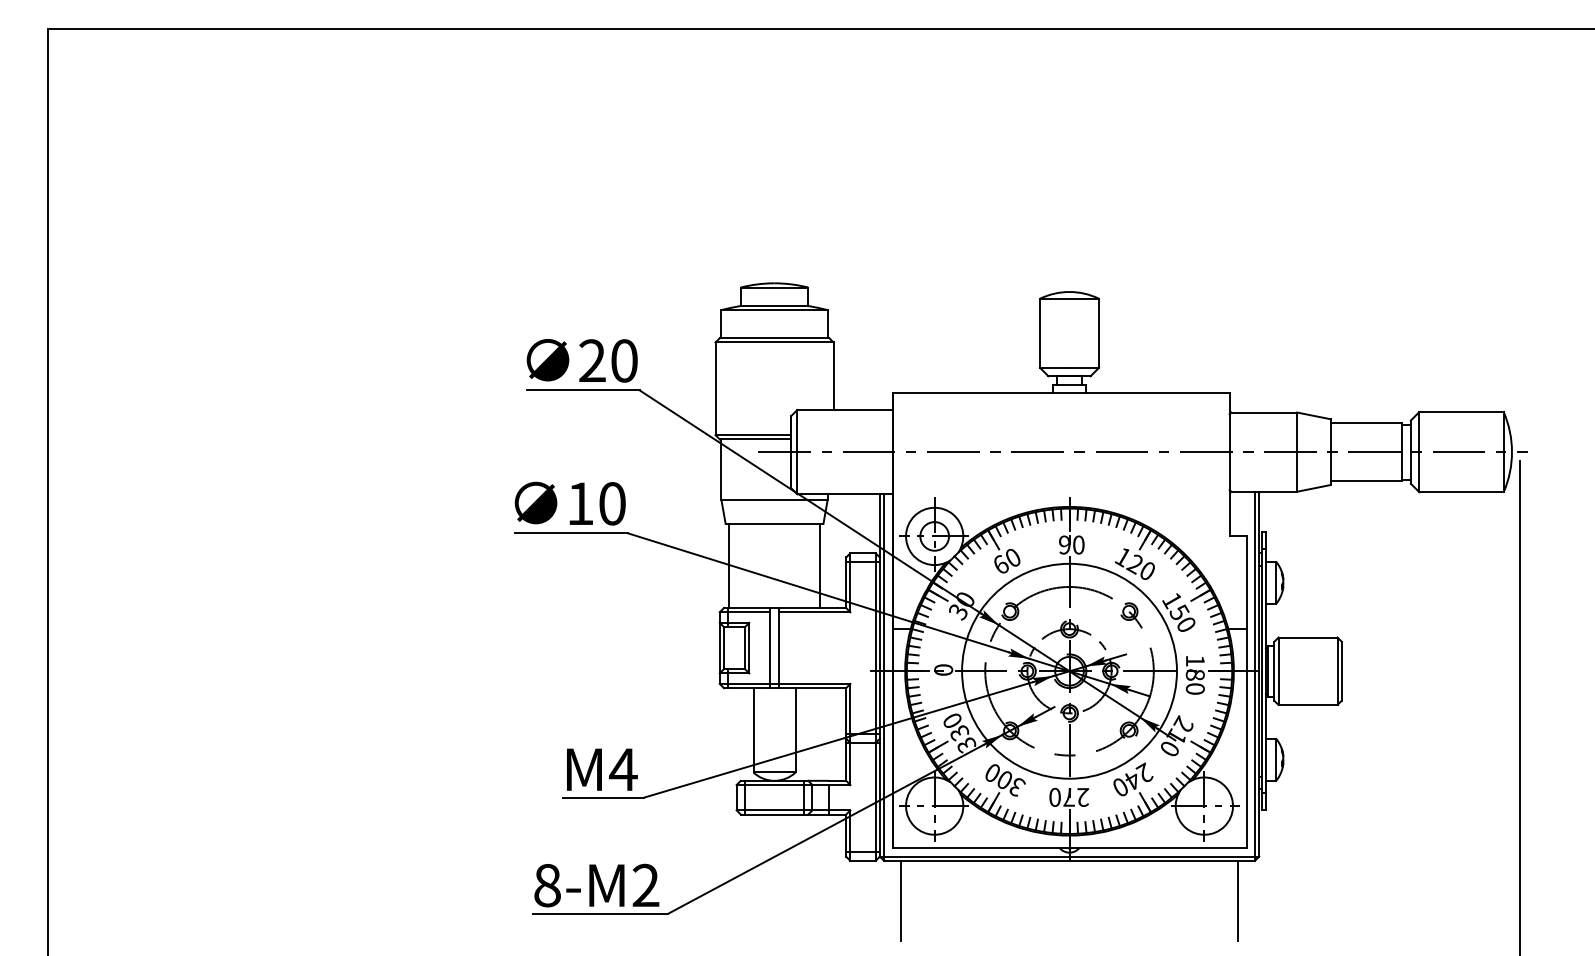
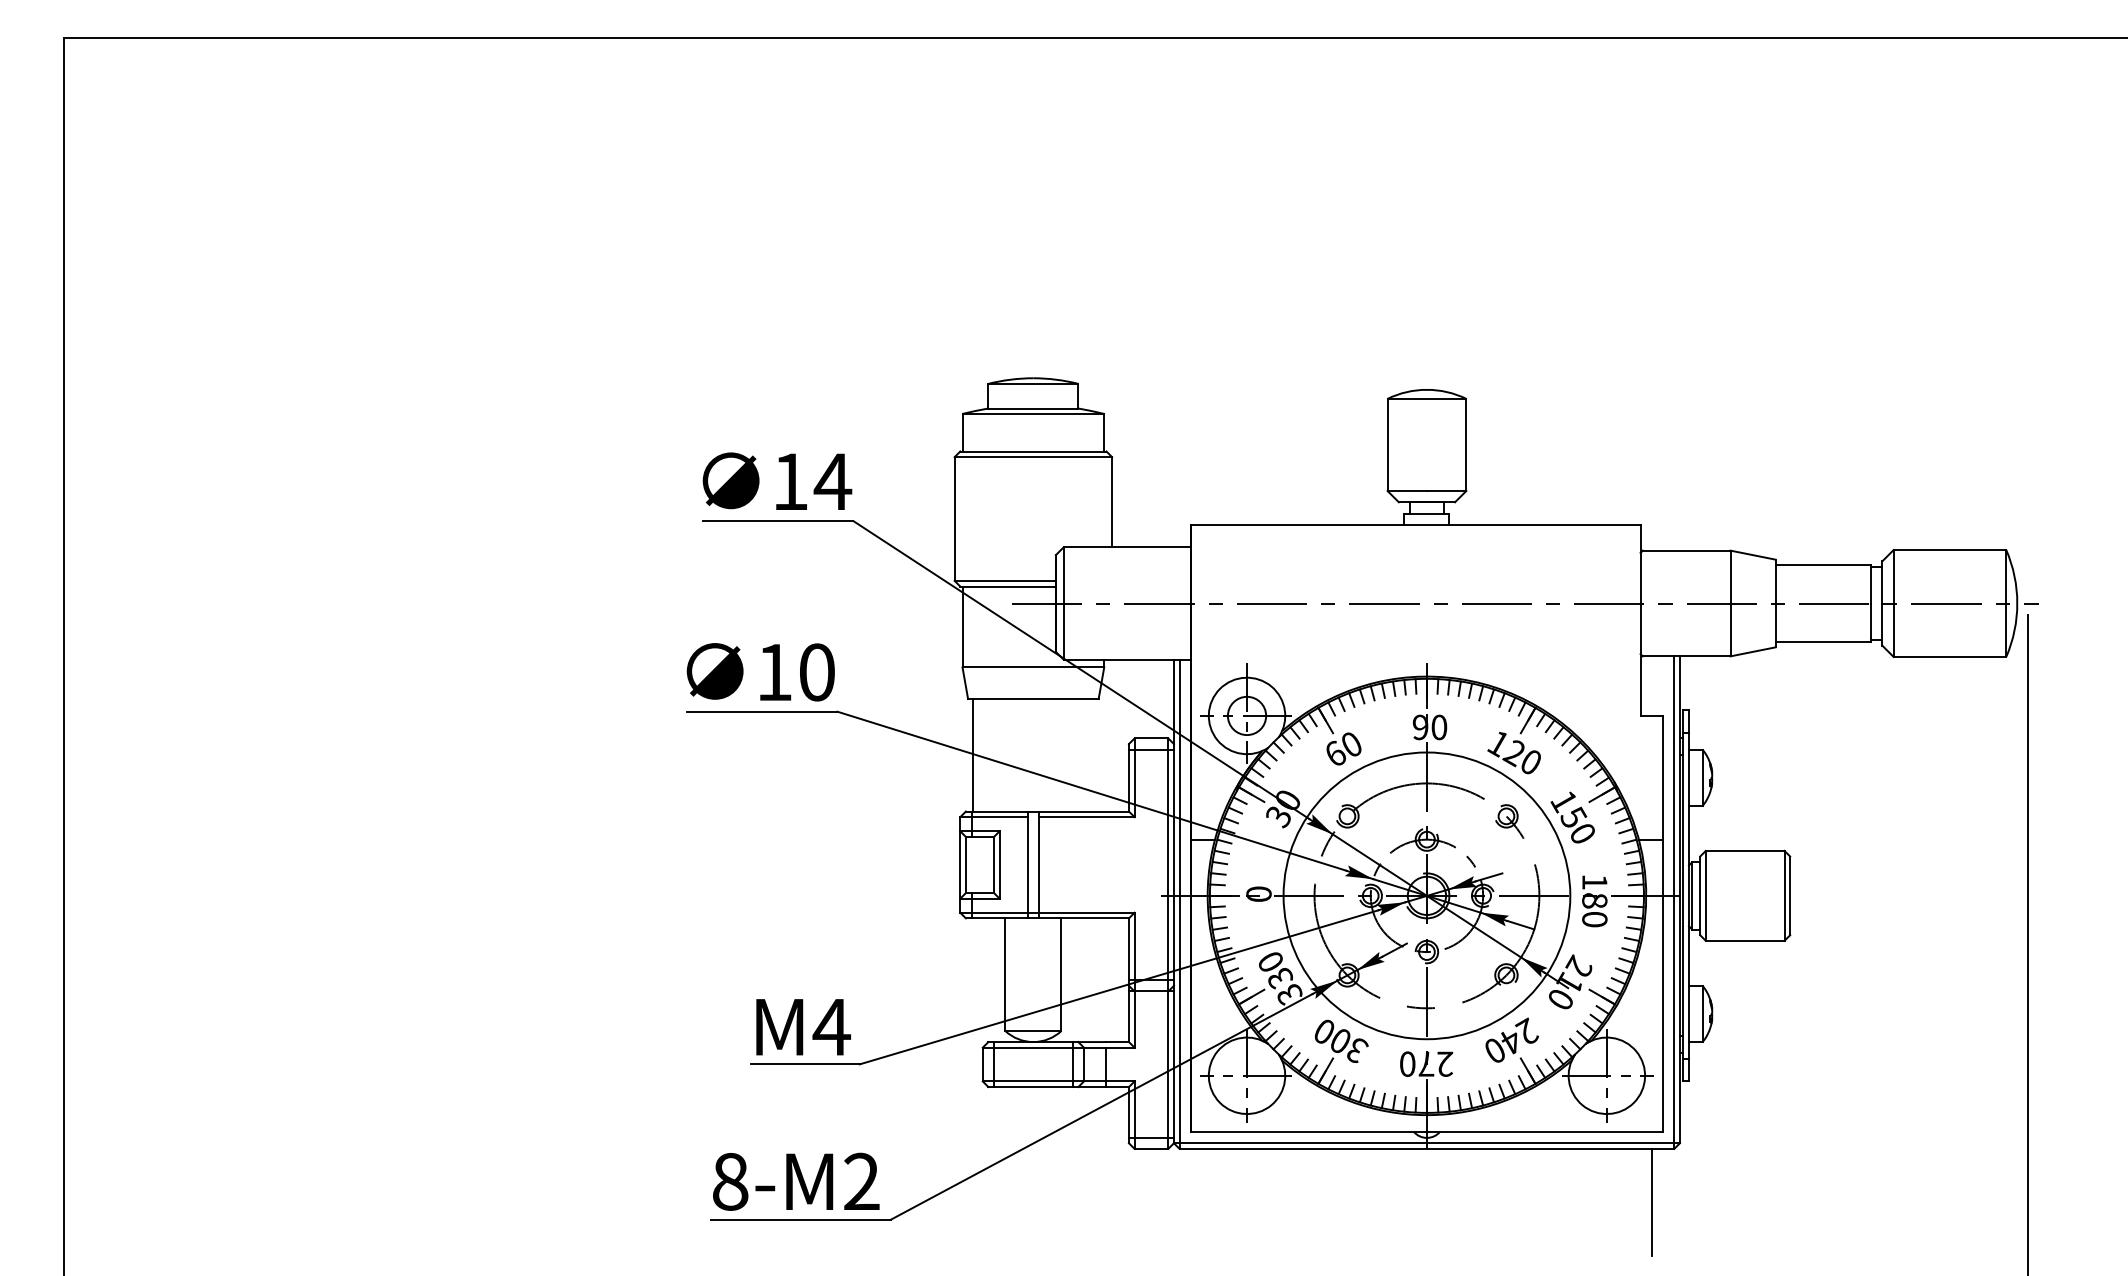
text: (609, 360) -> (812, 481), 20 -> 14
line: (820, 566) -> (1094, 755), removed
line: (901, 900) -> (1202, 1201), removed

